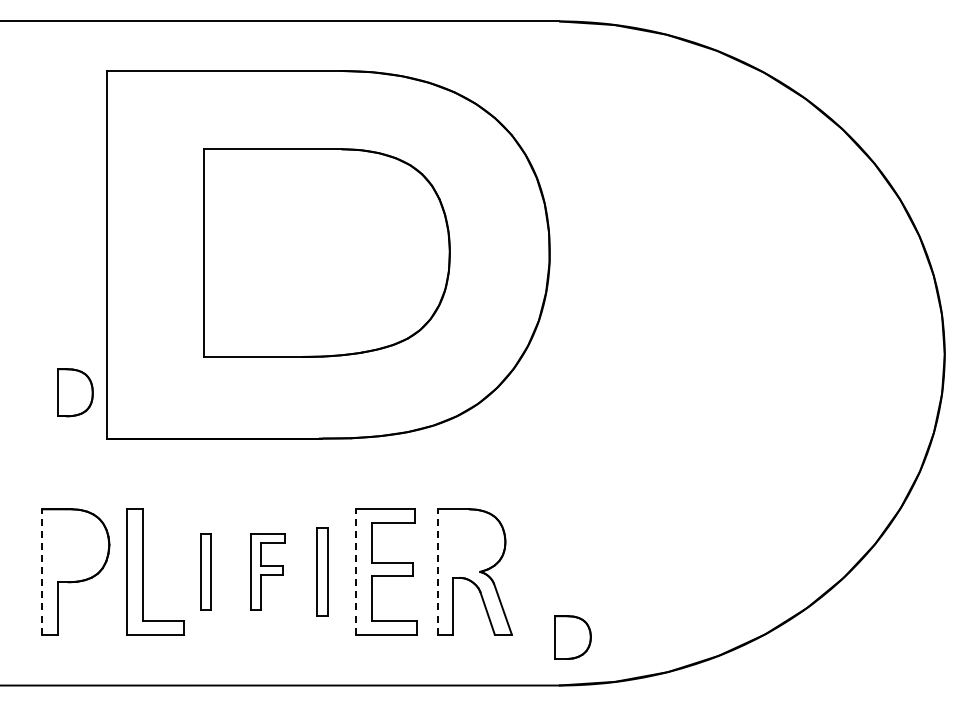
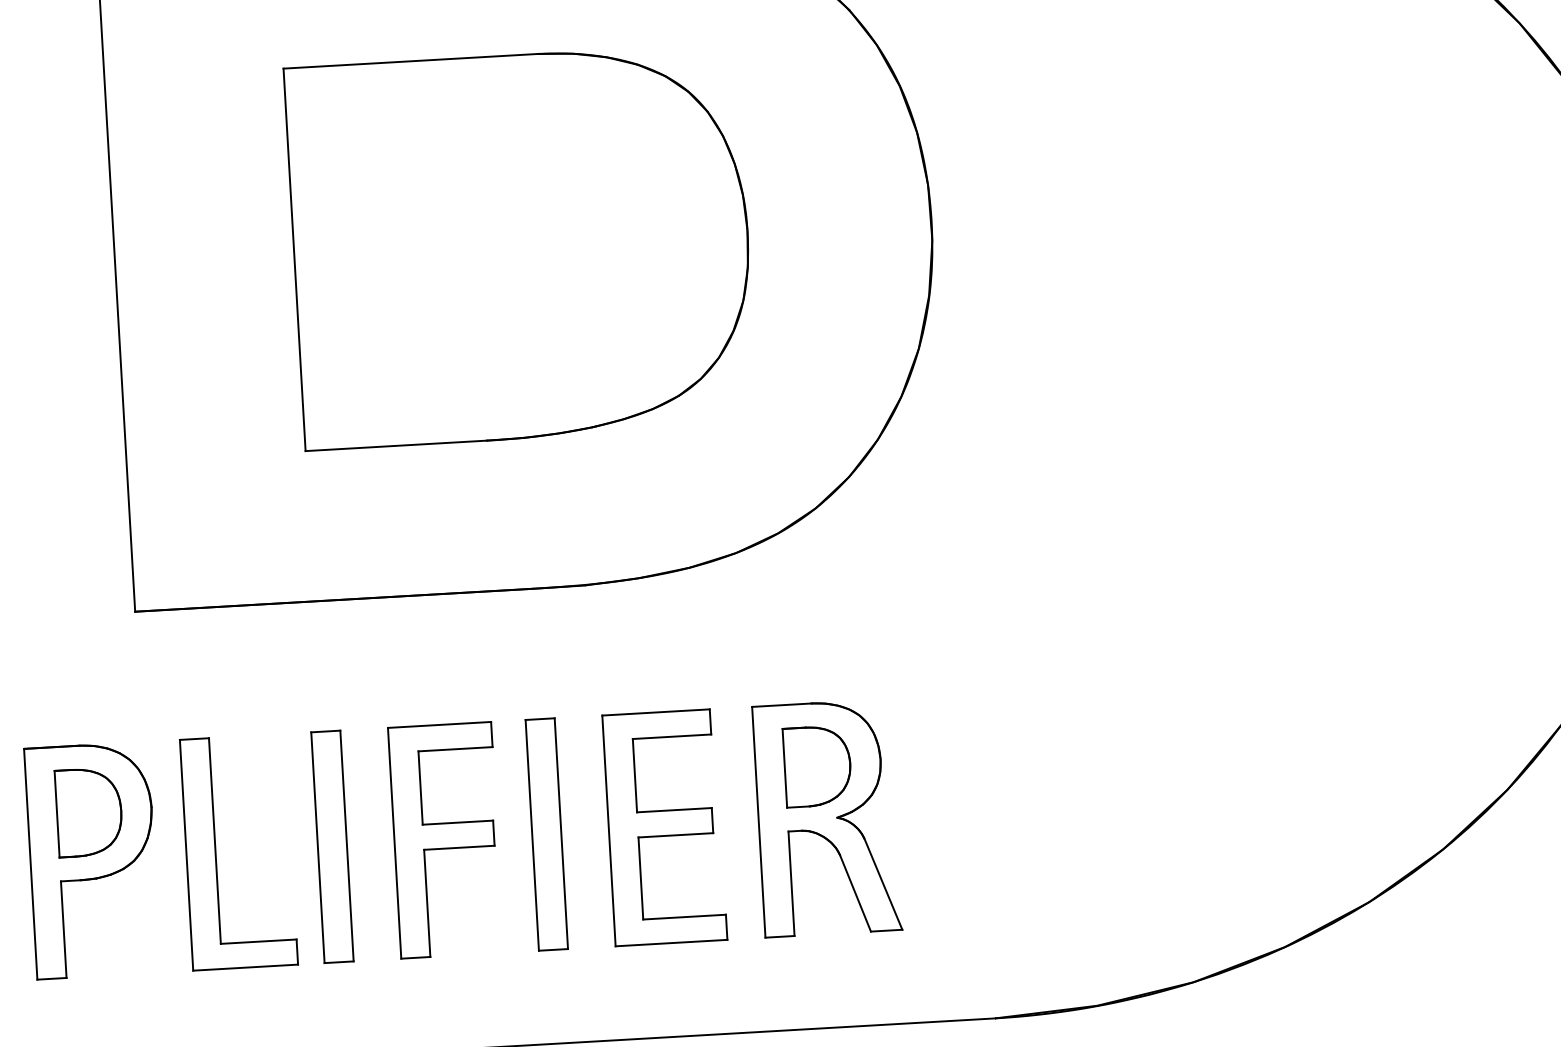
part: (75, 392) -> (89, 811), moved
part: (205, 571) -> (331, 846), size x1.67
part: (267, 571) -> (445, 839), size x1.67
part: (322, 571) -> (546, 833), size x1.43
line: (42, 572) -> (31, 865), dashed -> solid
line: (356, 572) -> (609, 831), dashed -> solid
line: (437, 572) -> (758, 823), dashed -> solid
part: (572, 637) -> (816, 766), moved

